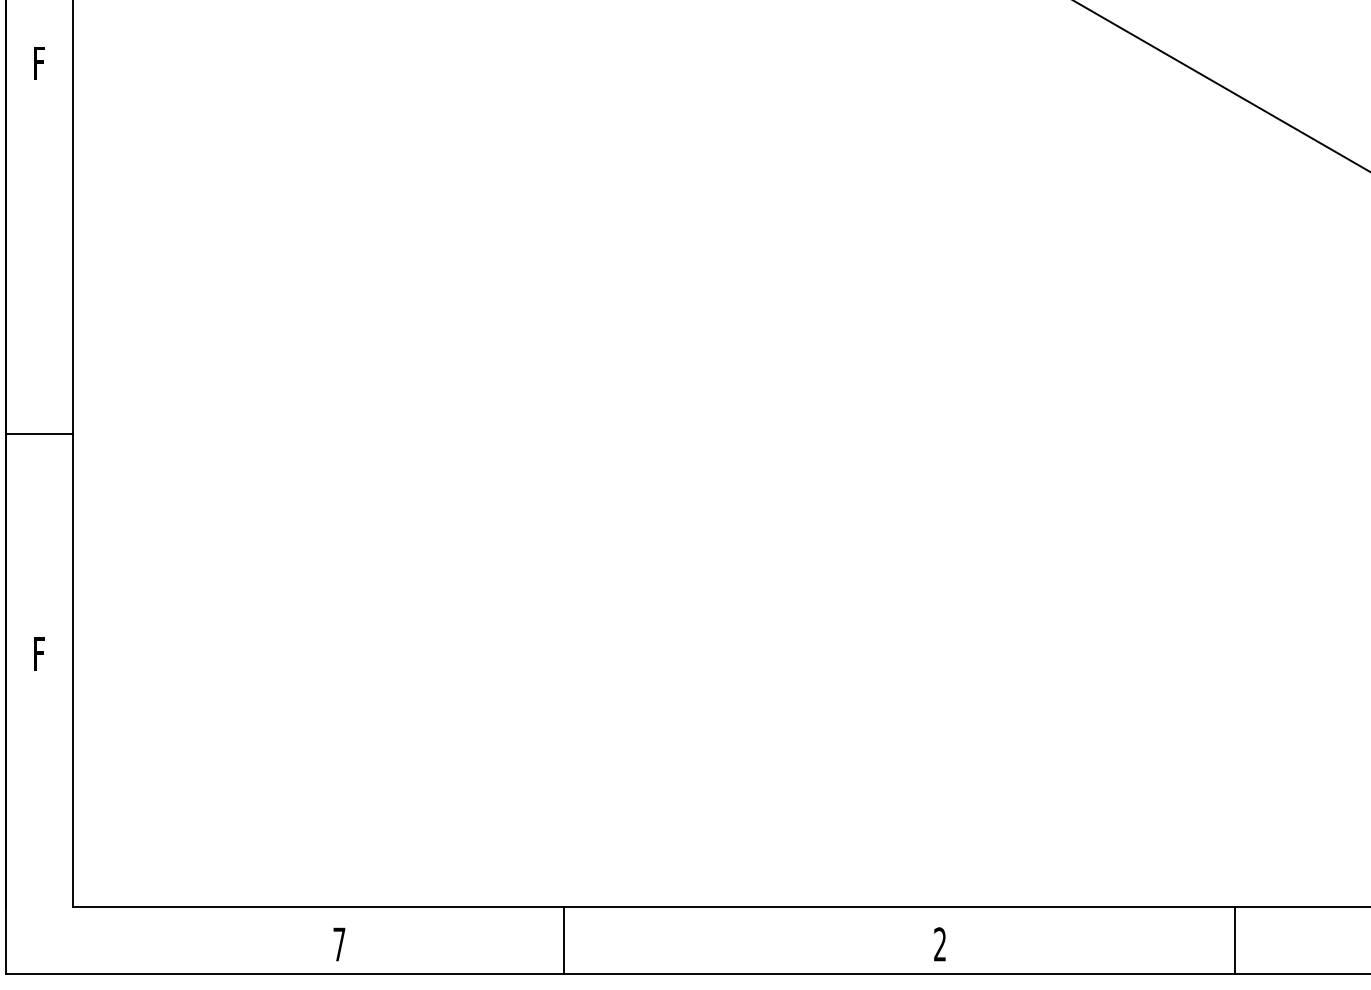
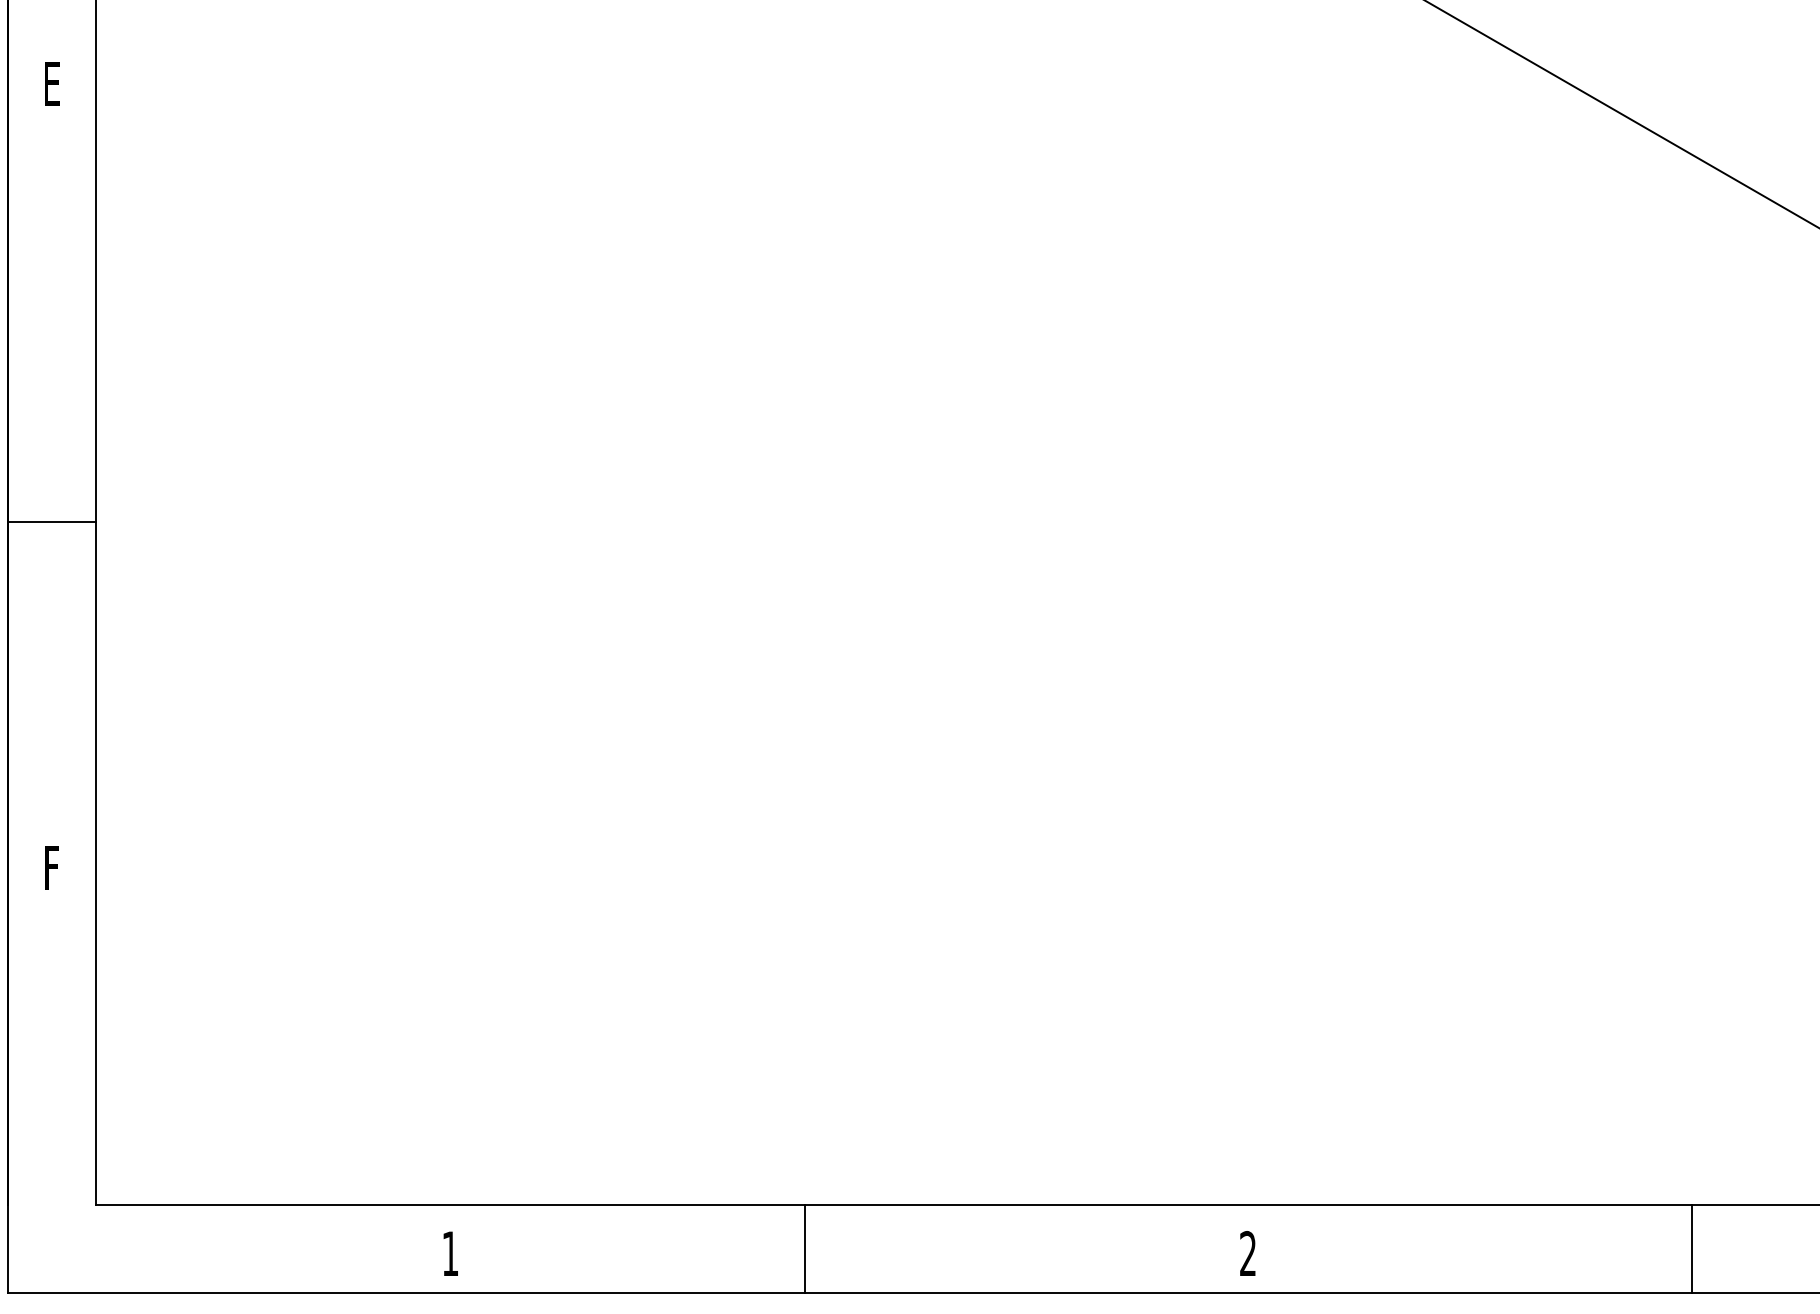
text: (39, 63) -> (52, 83), F -> E
line: (38, 434) -> (51, 522), moved
line: (563, 940) -> (805, 1248), moved
line: (1234, 940) -> (1691, 1248), moved
text: (339, 944) -> (450, 1253), 7 -> 1

